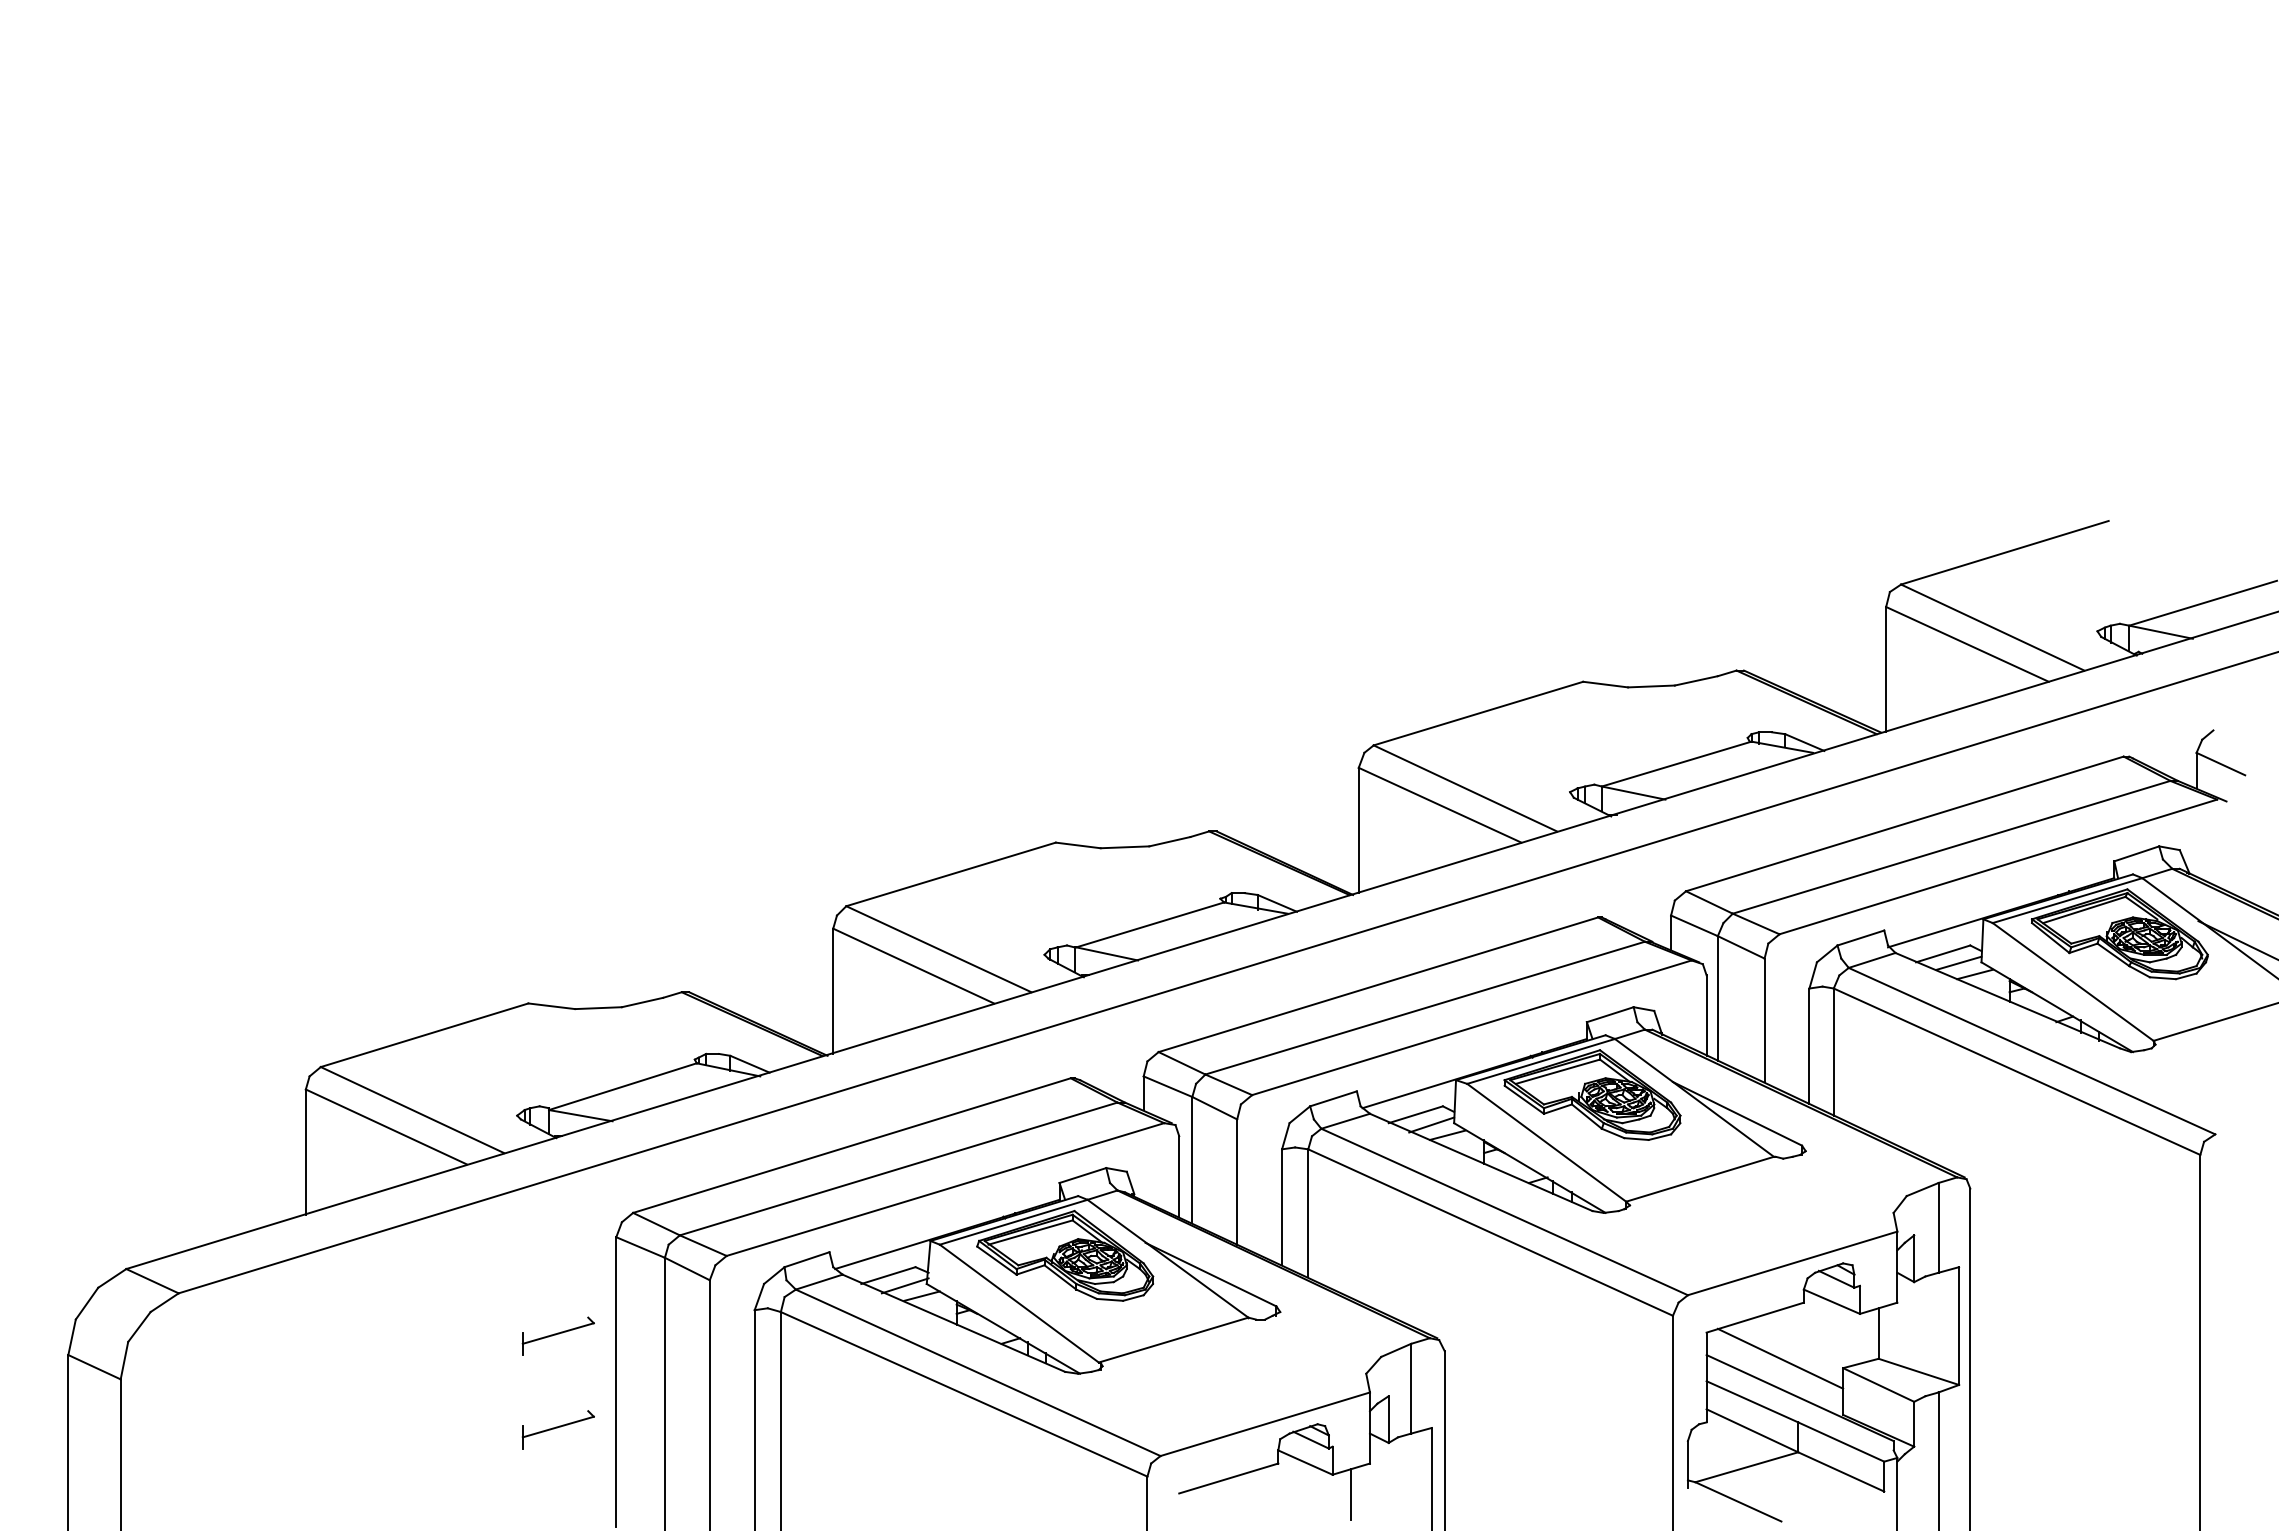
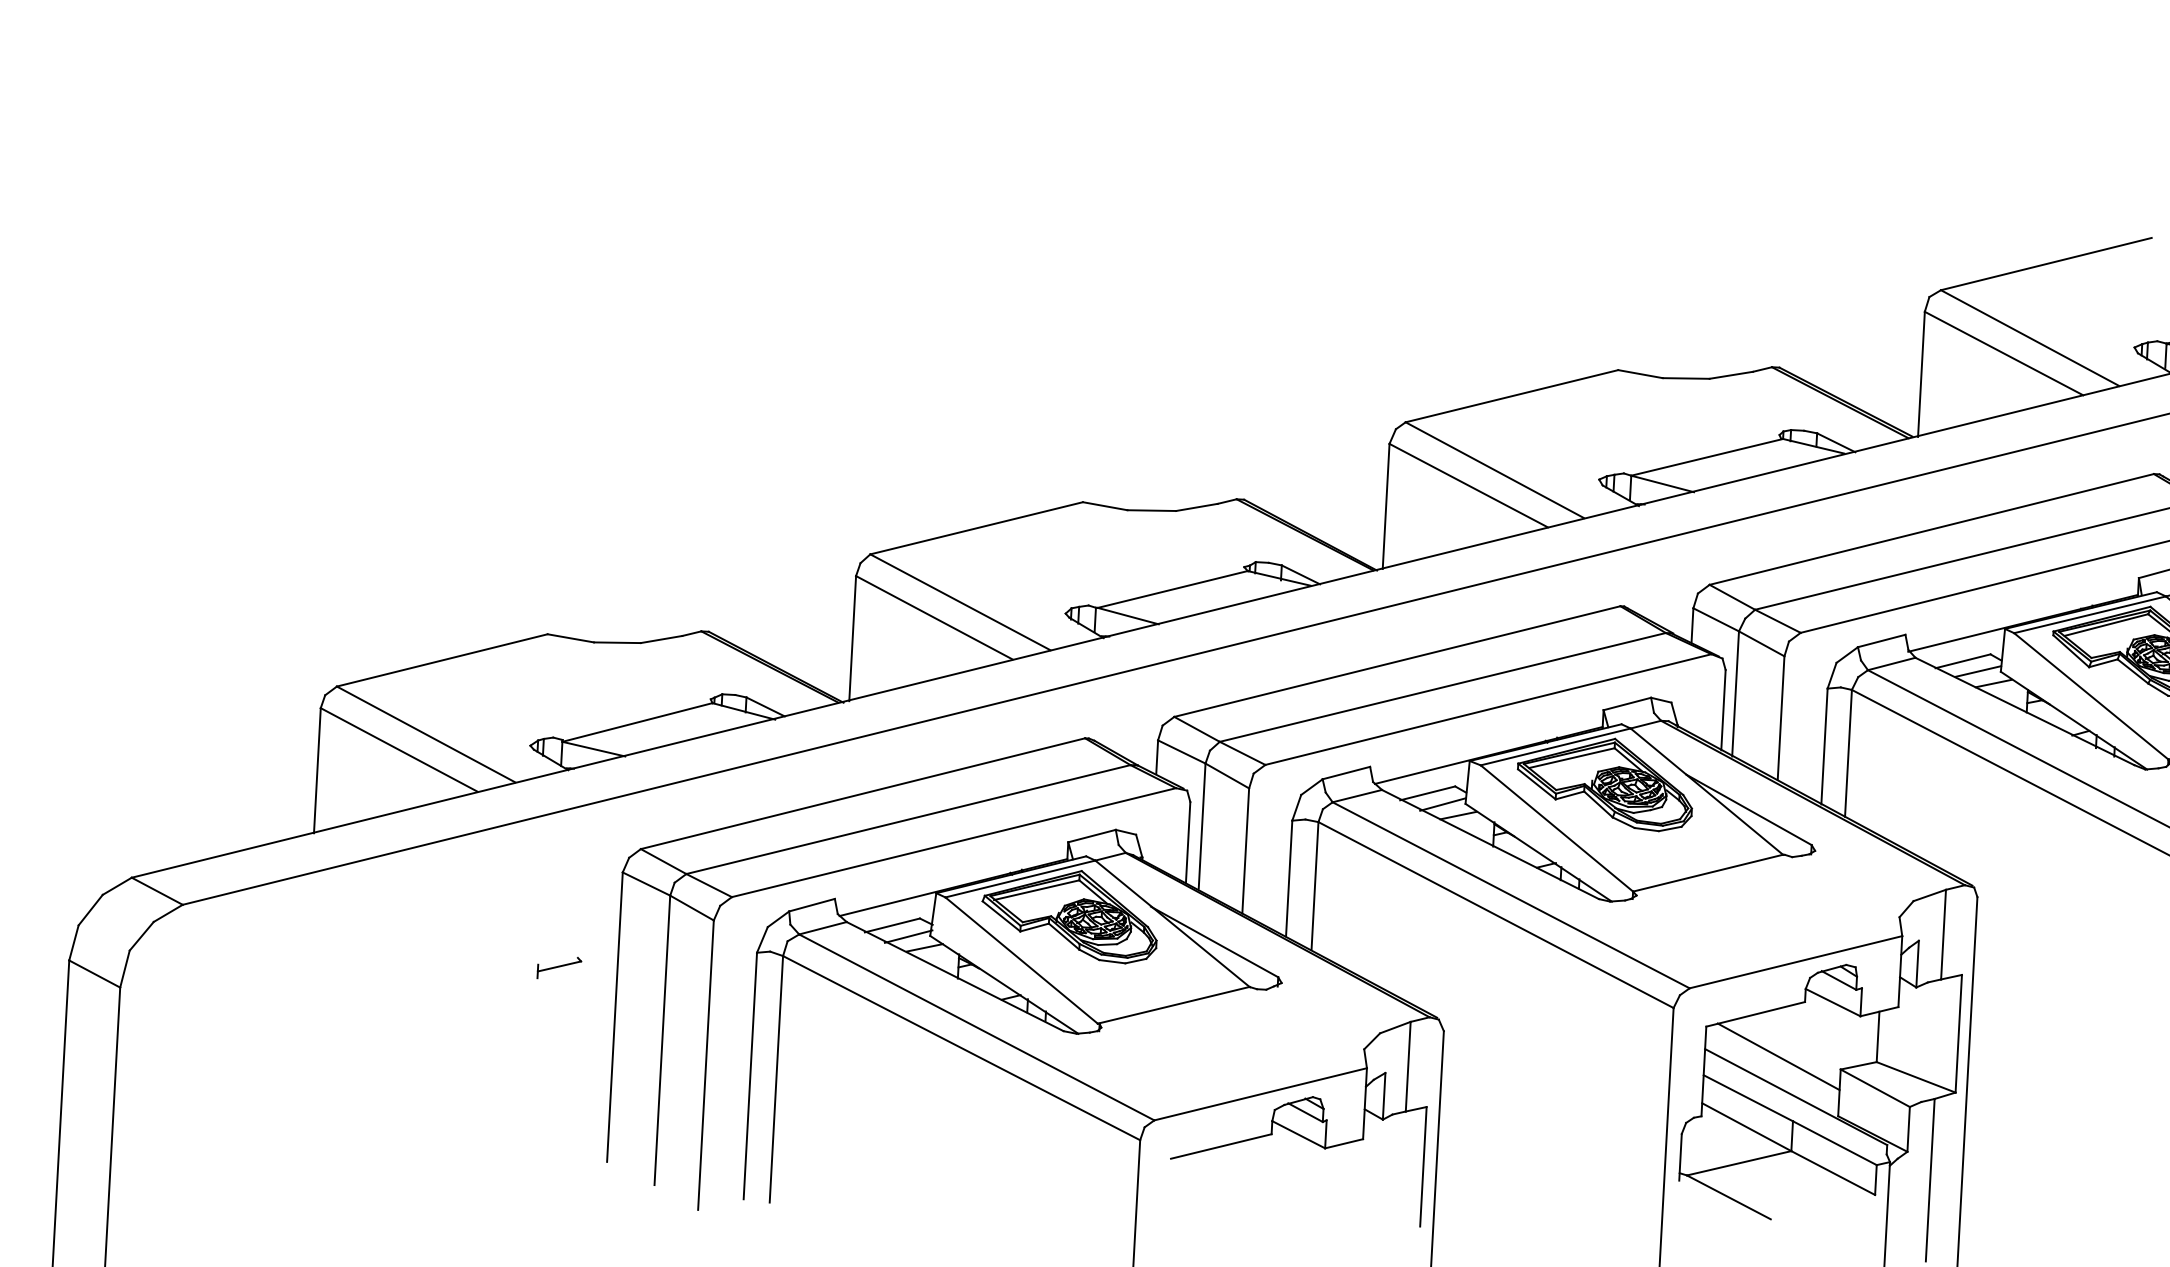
part: (557, 1335) -> (558, 967), size x0.6
part: (557, 1429) -> (553, 1061), removed
line: (1351, 1494) -> (1342, 1169), removed

